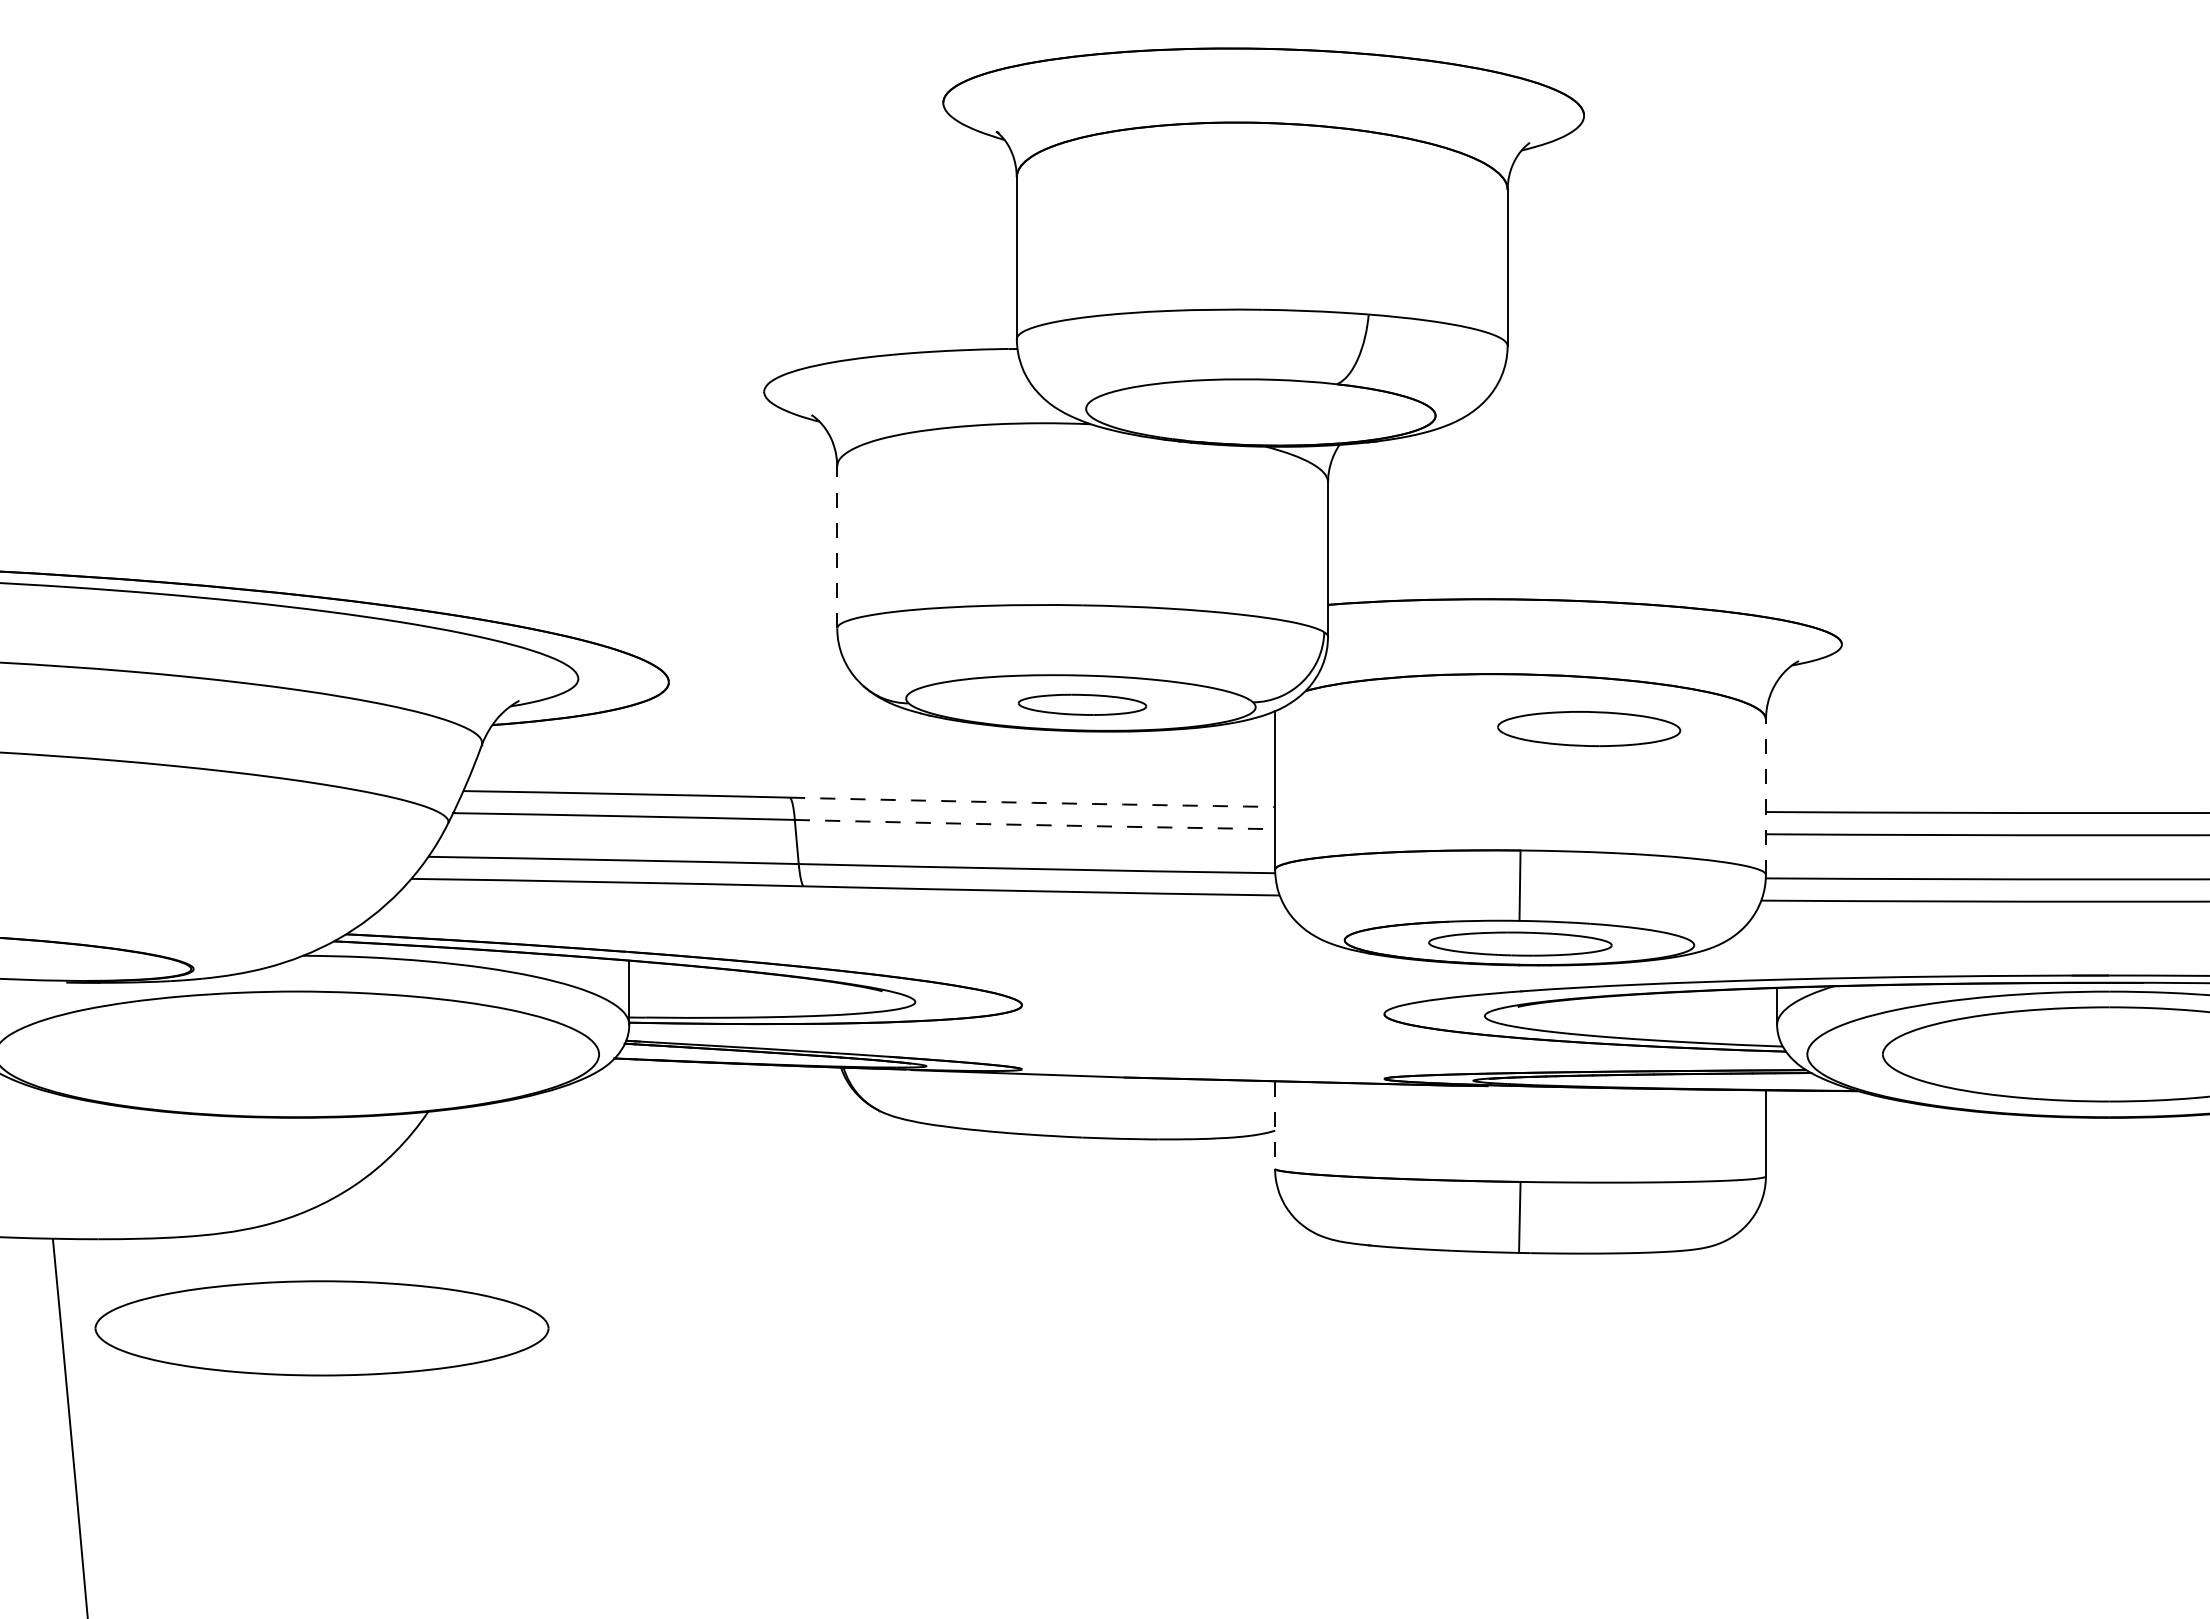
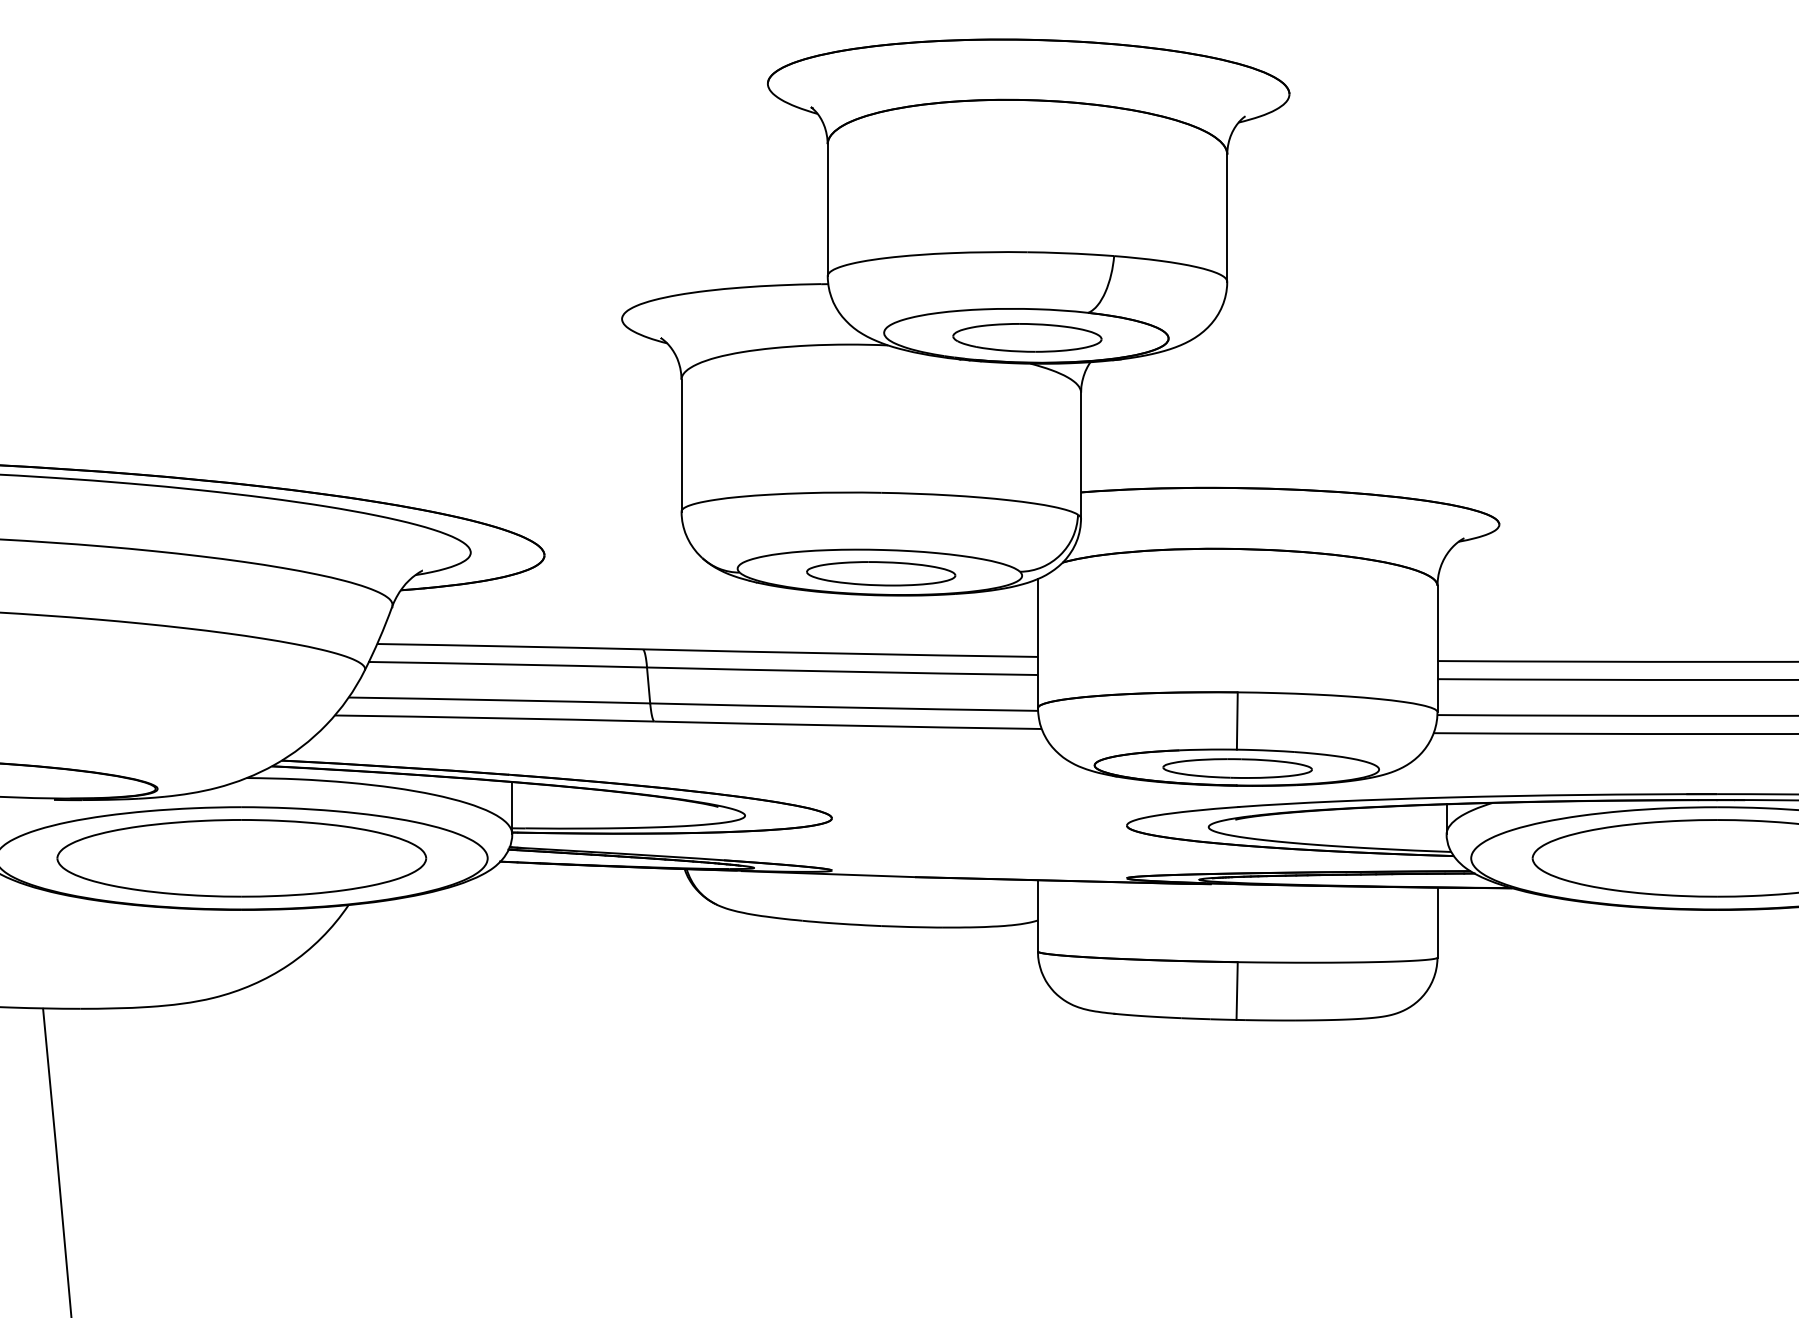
line: (837, 546) -> (681, 444), dashed -> solid
part: (1082, 704) -> (881, 573), size x1.43
part: (1589, 728) -> (1027, 337), moved
line: (1765, 797) -> (1437, 649), dashed -> solid
arc: (1032, 802) -> (840, 653), dashed -> solid
arc: (1035, 825) -> (842, 672), dashed -> solid
line: (1275, 1125) -> (1038, 916), dashed -> solid
part: (321, 1328) -> (241, 858), moved

